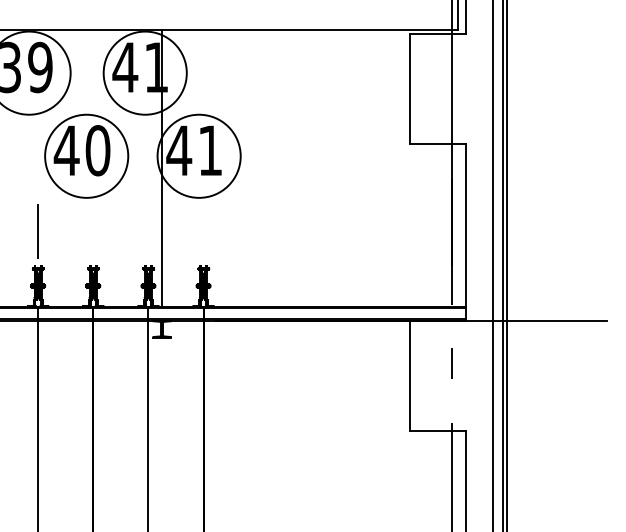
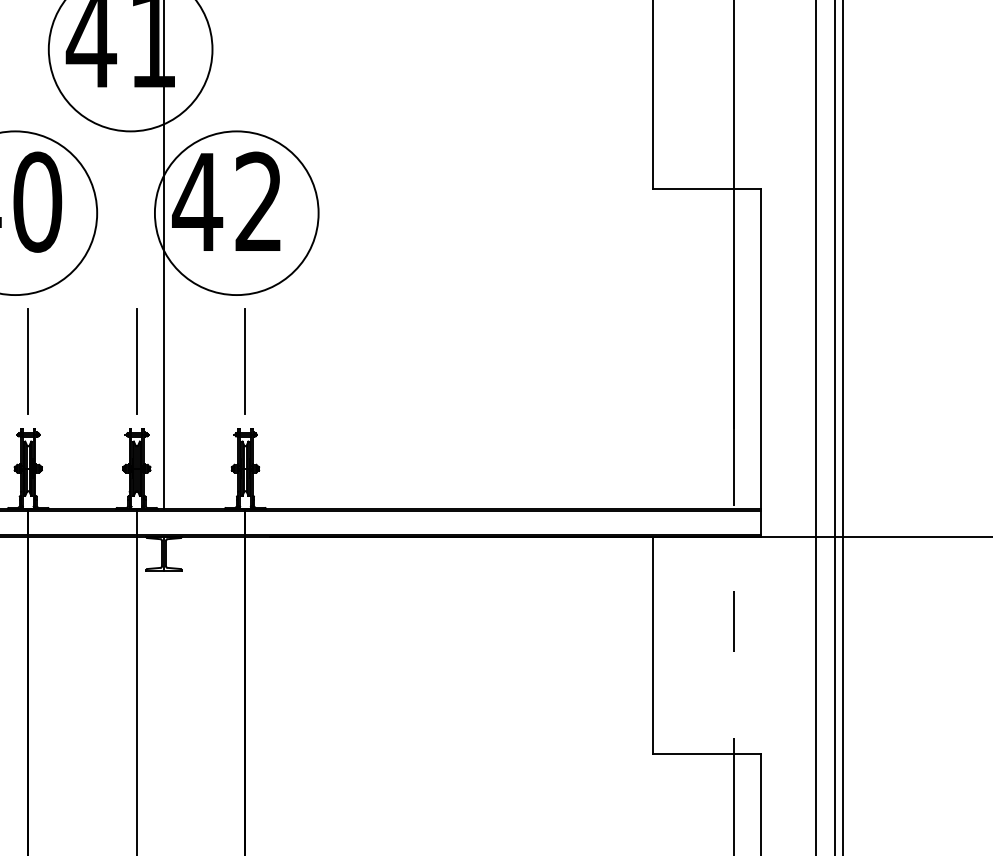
text: (209, 150) -> (257, 201), 41 -> 42
line: (93, 231) -> (28, 361), added
line: (148, 231) -> (137, 361), added
line: (203, 231) -> (245, 361), added

